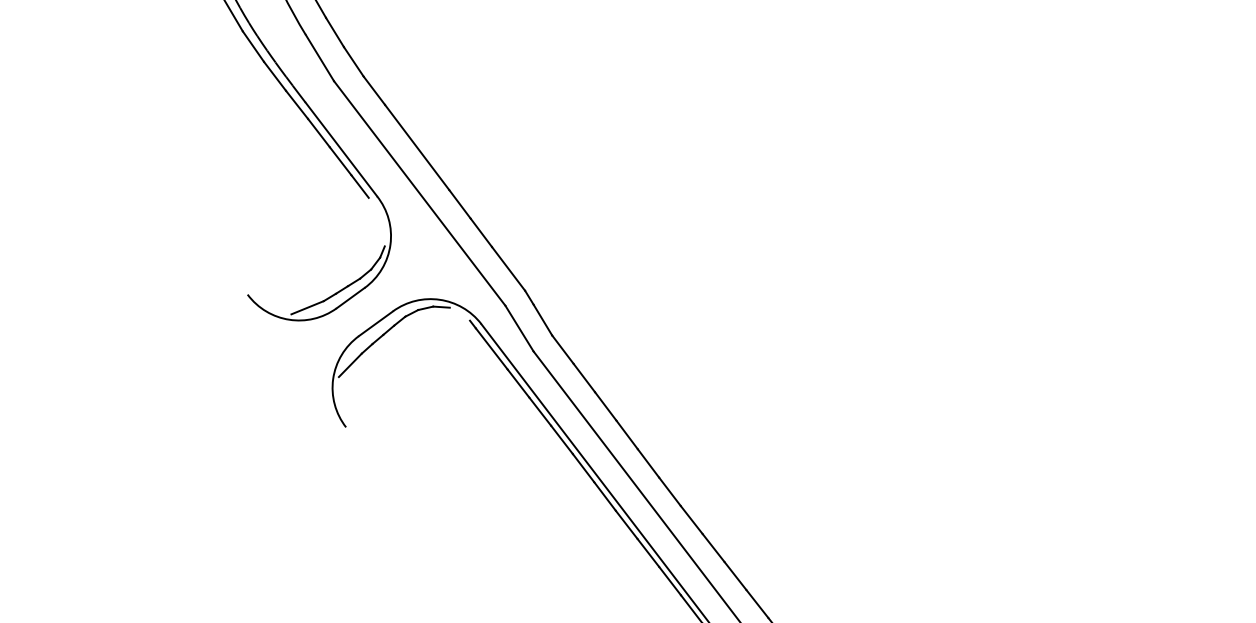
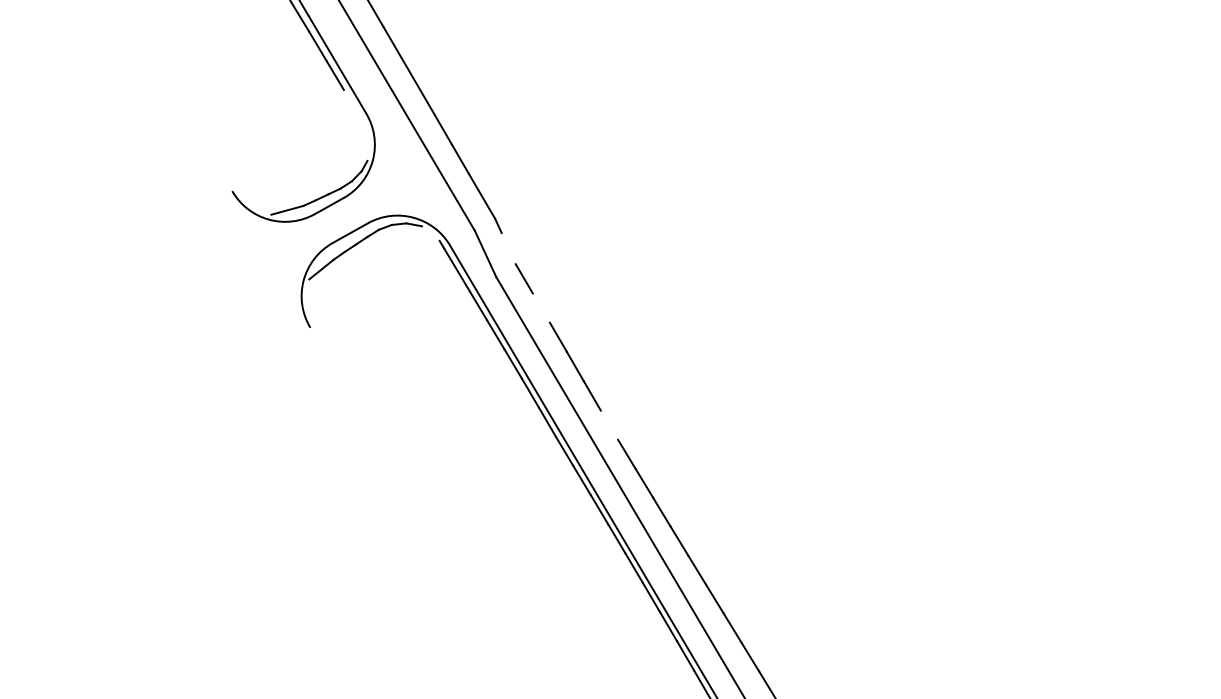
line: (359, 186) -> (350, 101), removed
line: (542, 320) -> (508, 248), removed
line: (583, 377) -> (540, 307), removed
line: (669, 490) -> (609, 424), removed

